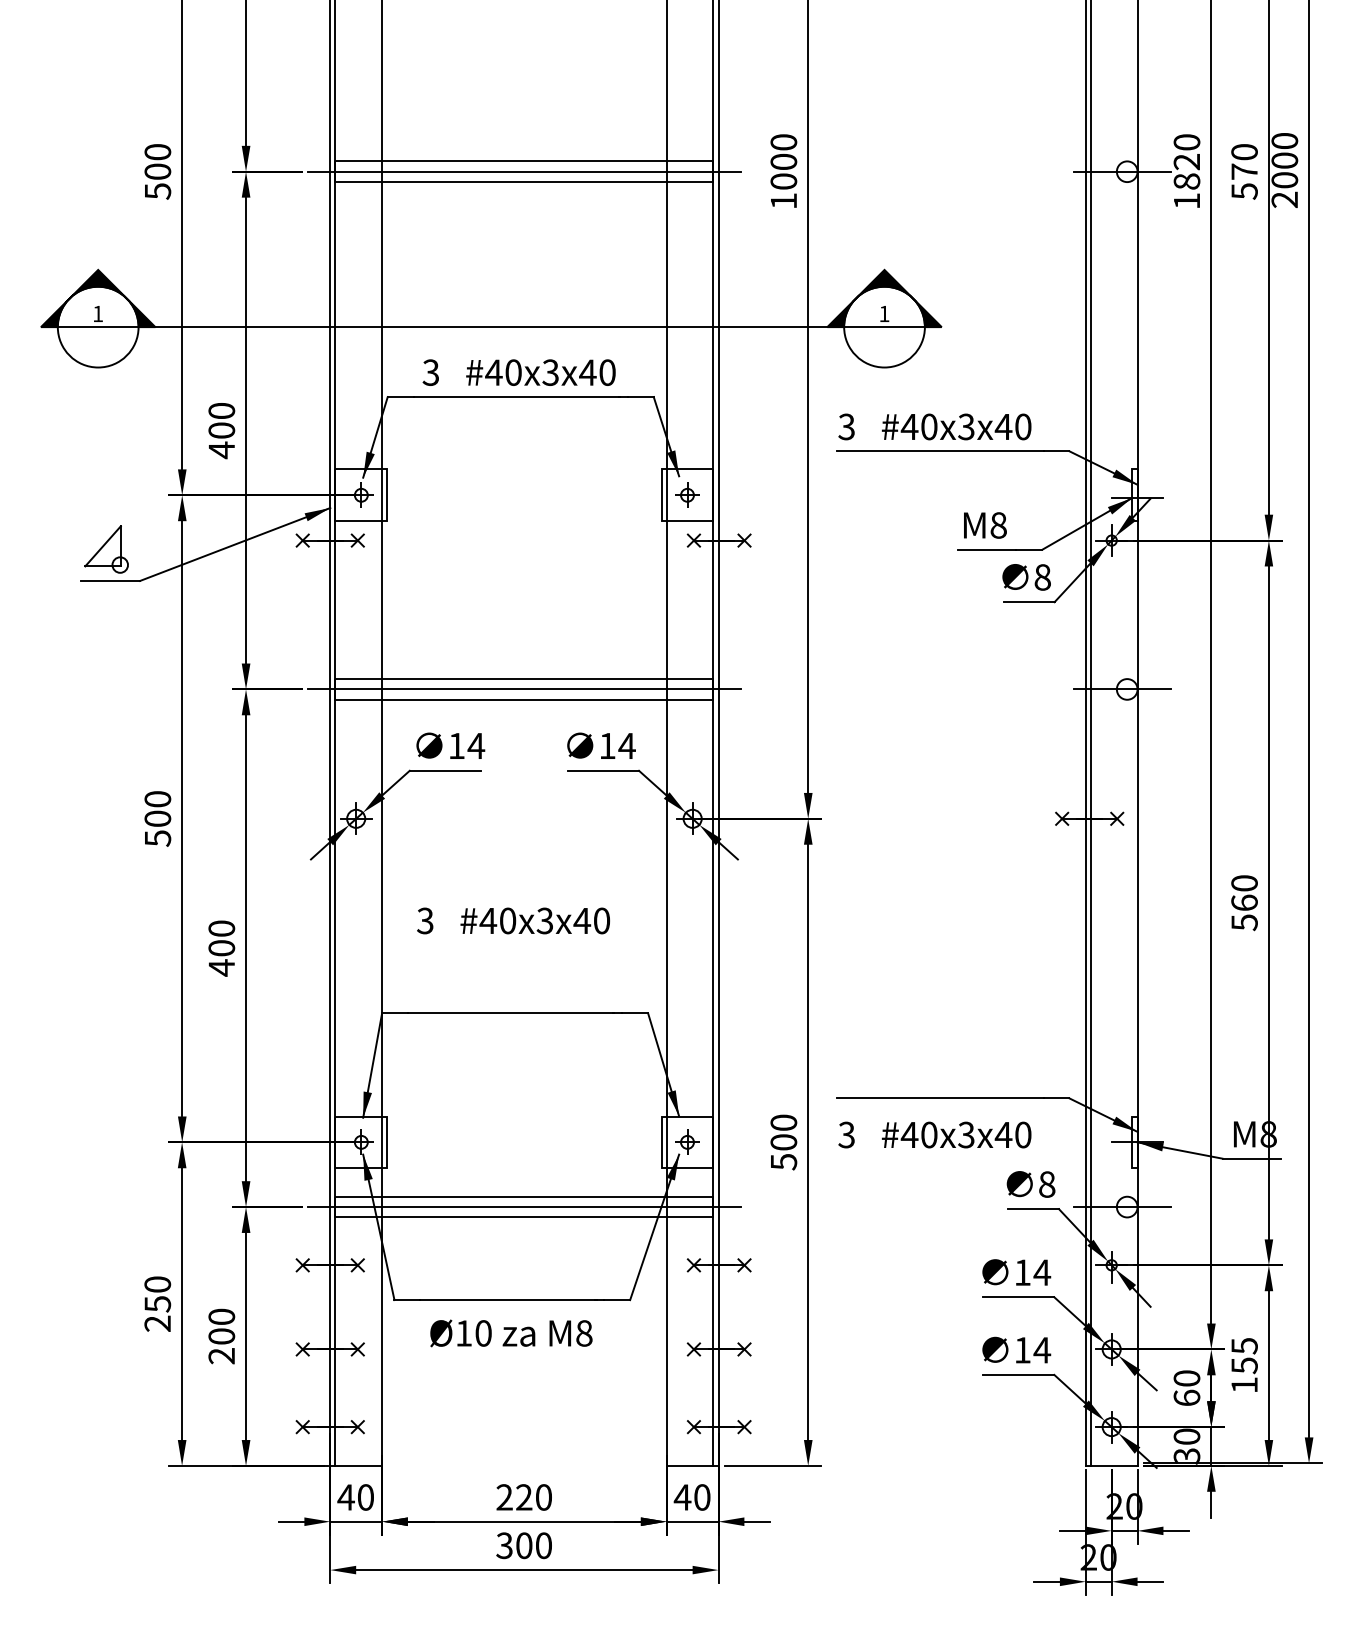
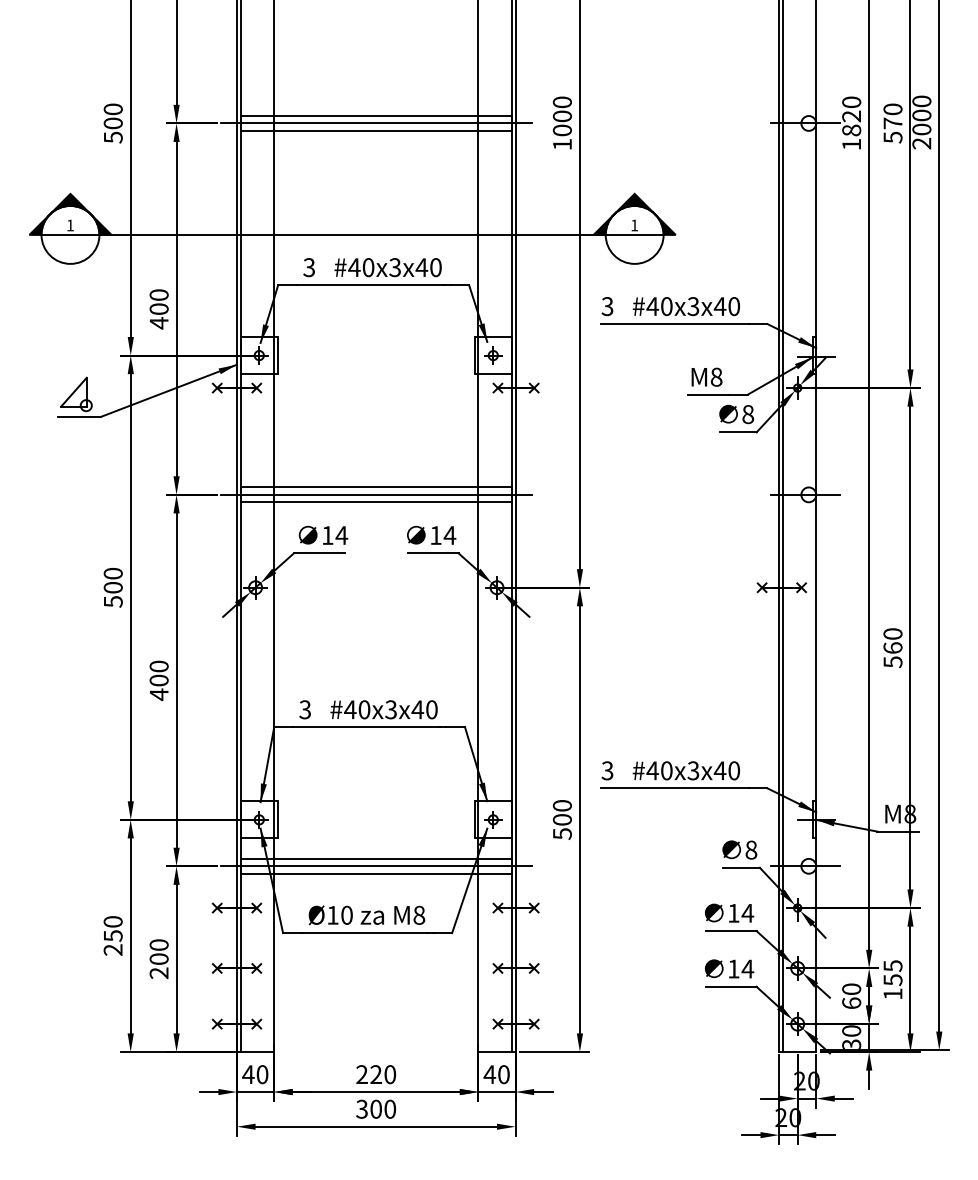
text: (513, 920) -> (368, 709), moved
text: (934, 1134) -> (670, 770), moved
text: (511, 1333) -> (367, 915), moved

